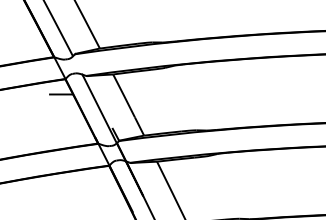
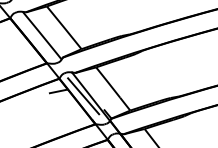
line: (90, 106) -> (83, 96), added

